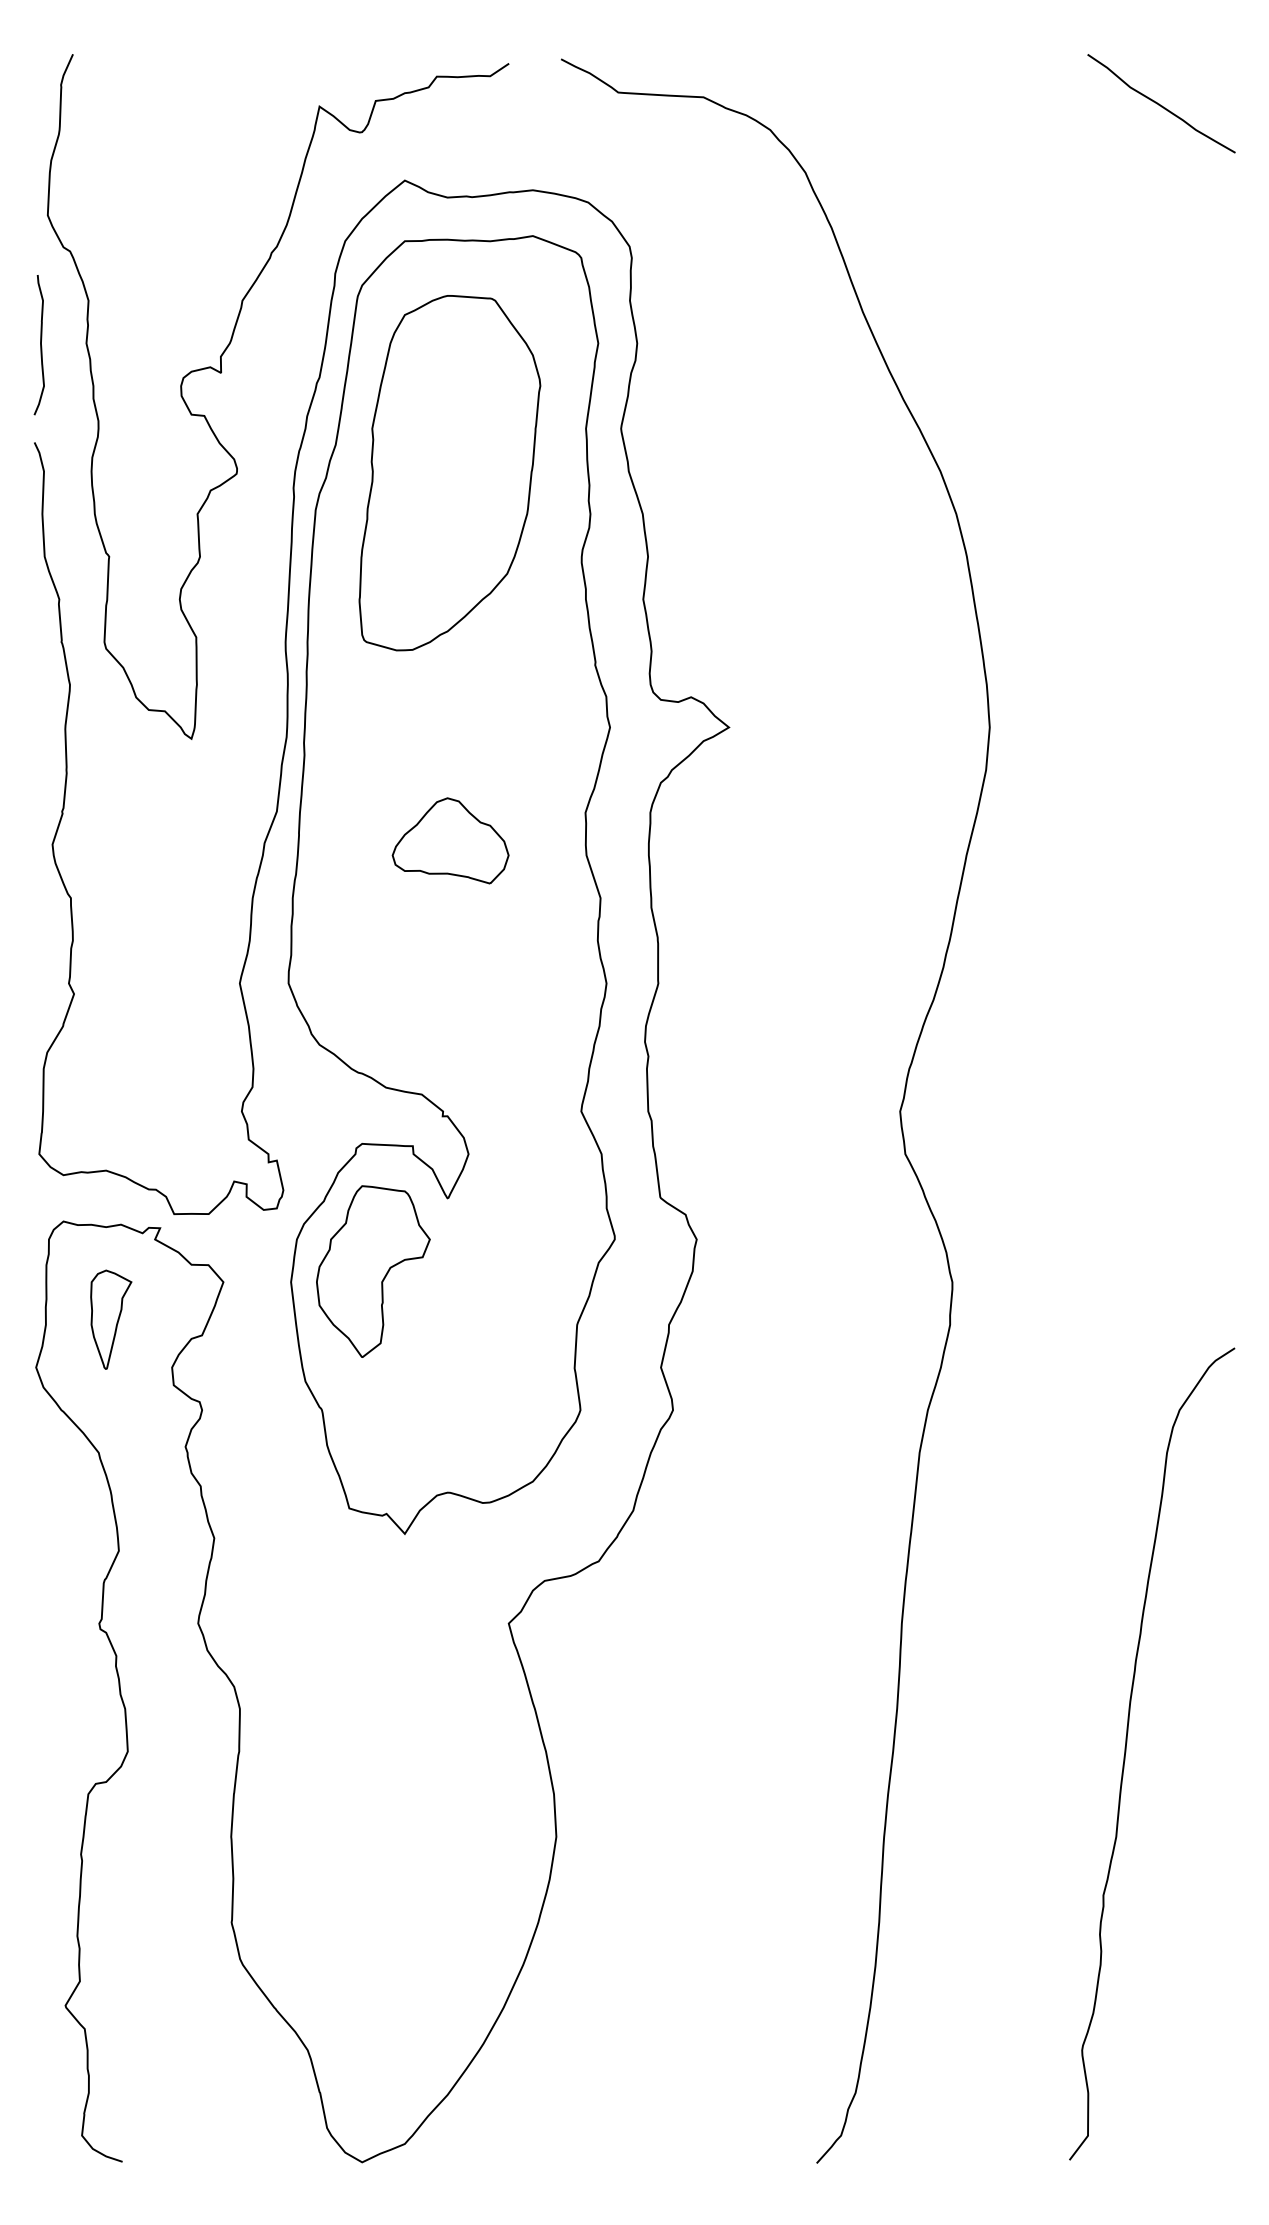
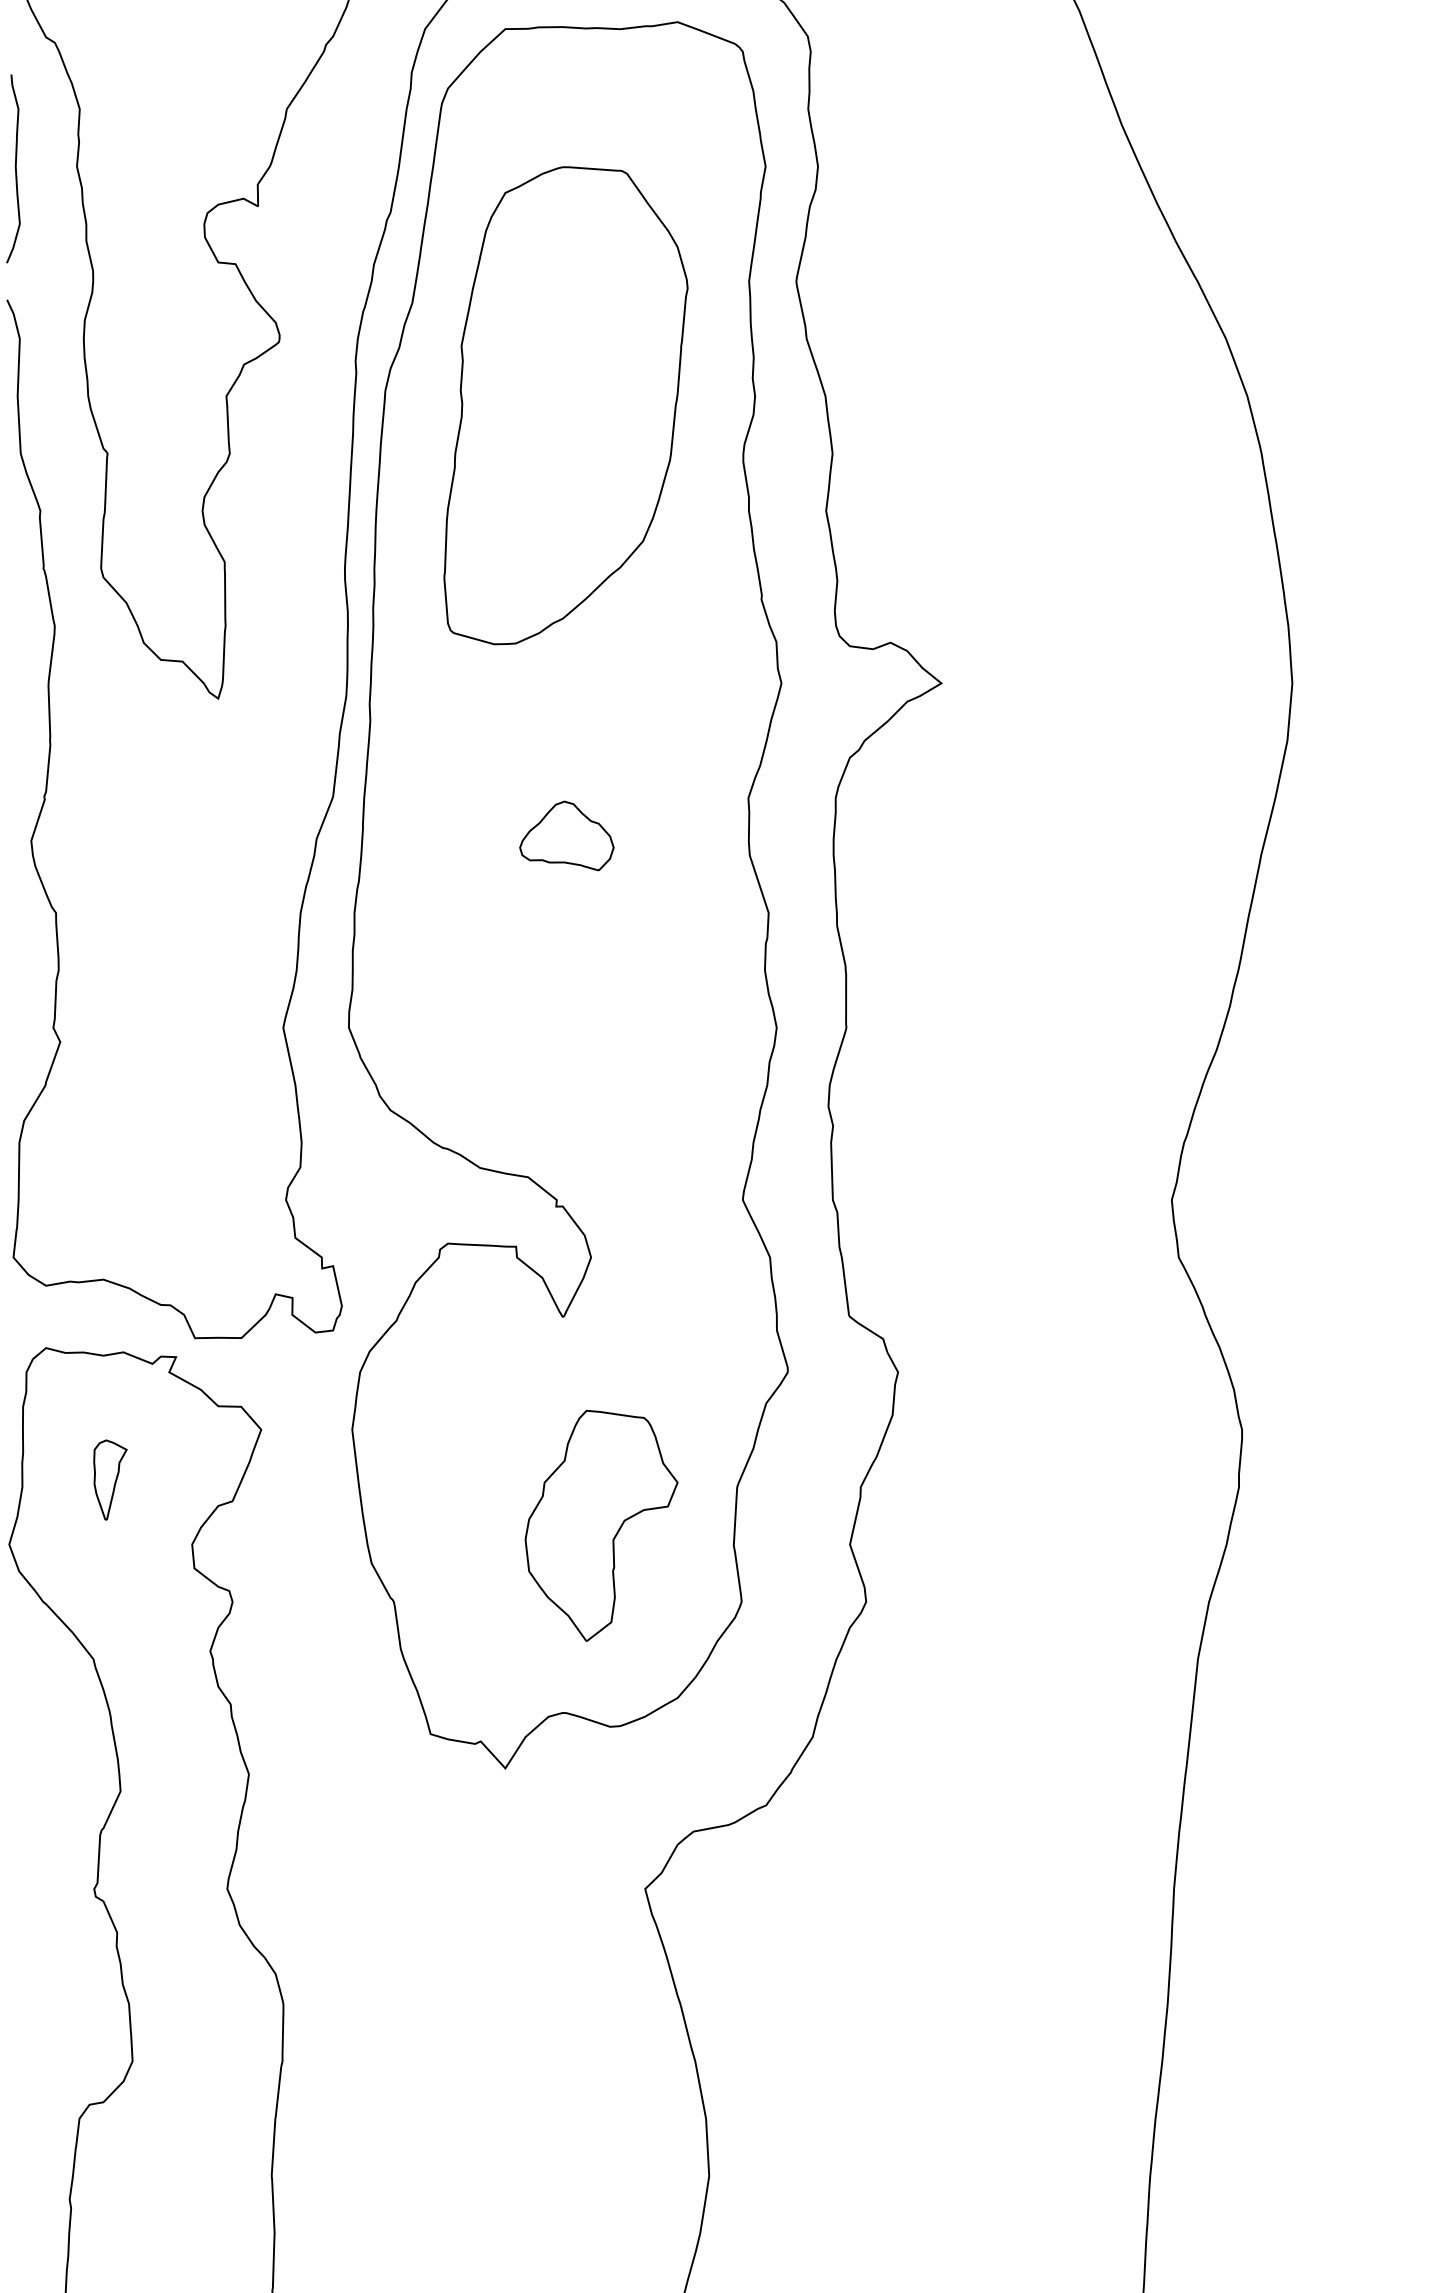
part: (449, 473) -> (565, 406), moved
part: (450, 840) -> (566, 835), size x0.6
part: (373, 1271) -> (601, 1525), moved
part: (111, 1319) -> (110, 1479), size x0.6

